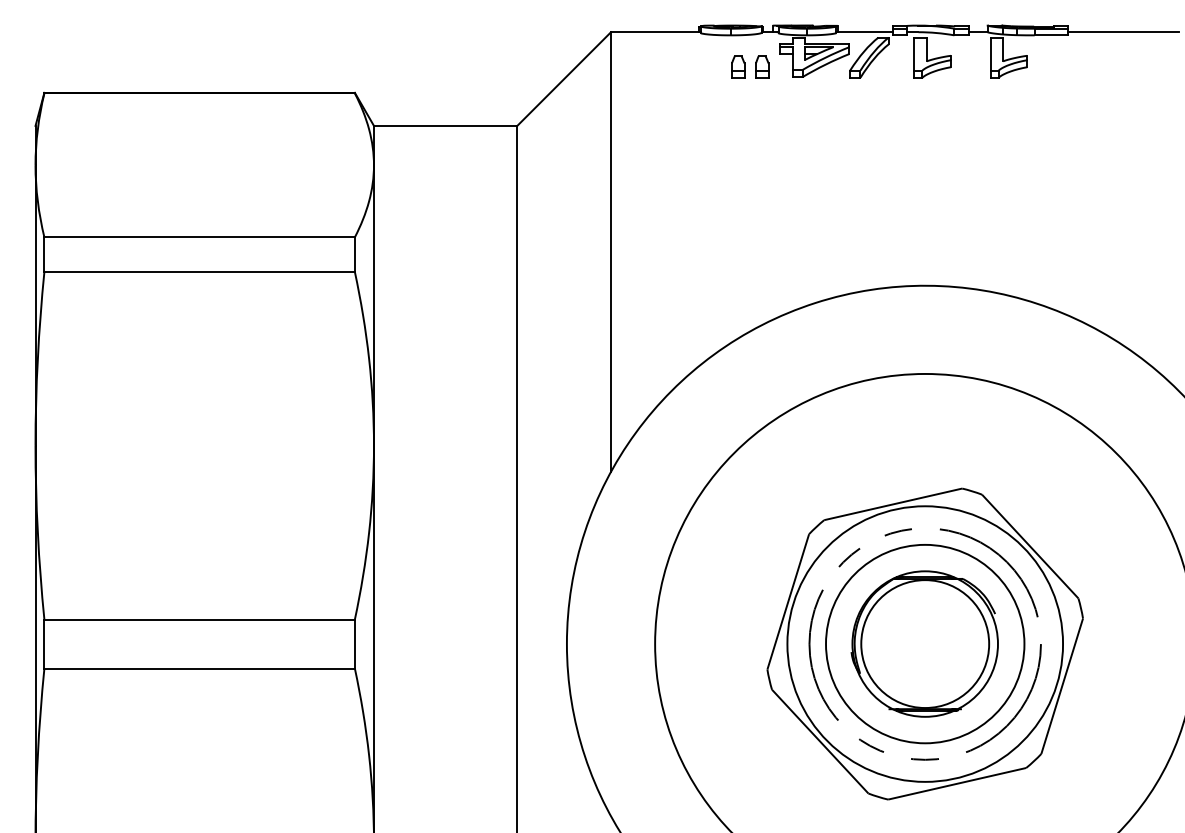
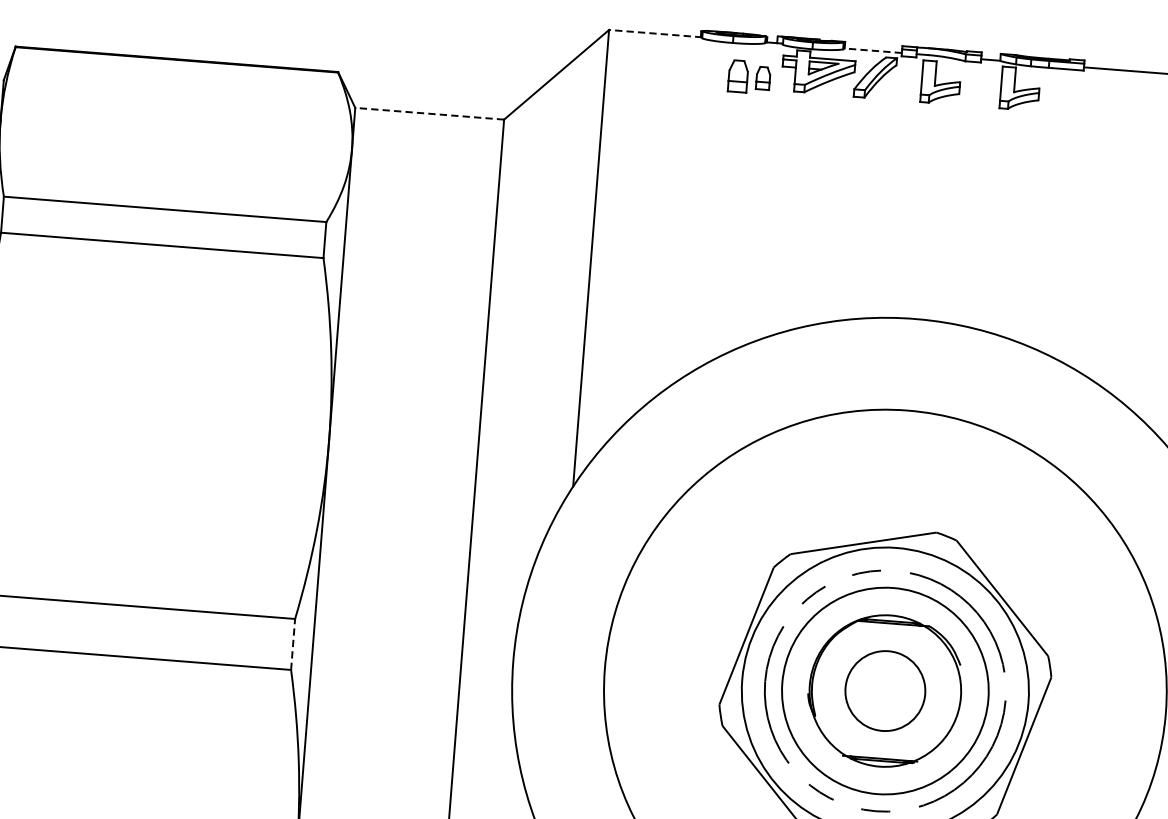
line: (655, 32) -> (655, 33), solid -> dashed
line: (864, 32) -> (872, 50), solid -> dashed
part: (738, 66) -> (738, 76), size x1.4
line: (445, 125) -> (429, 113), solid -> dashed
line: (354, 644) -> (292, 644), solid -> dashed
circle: (925, 644) -> (885, 691), size x0.6

